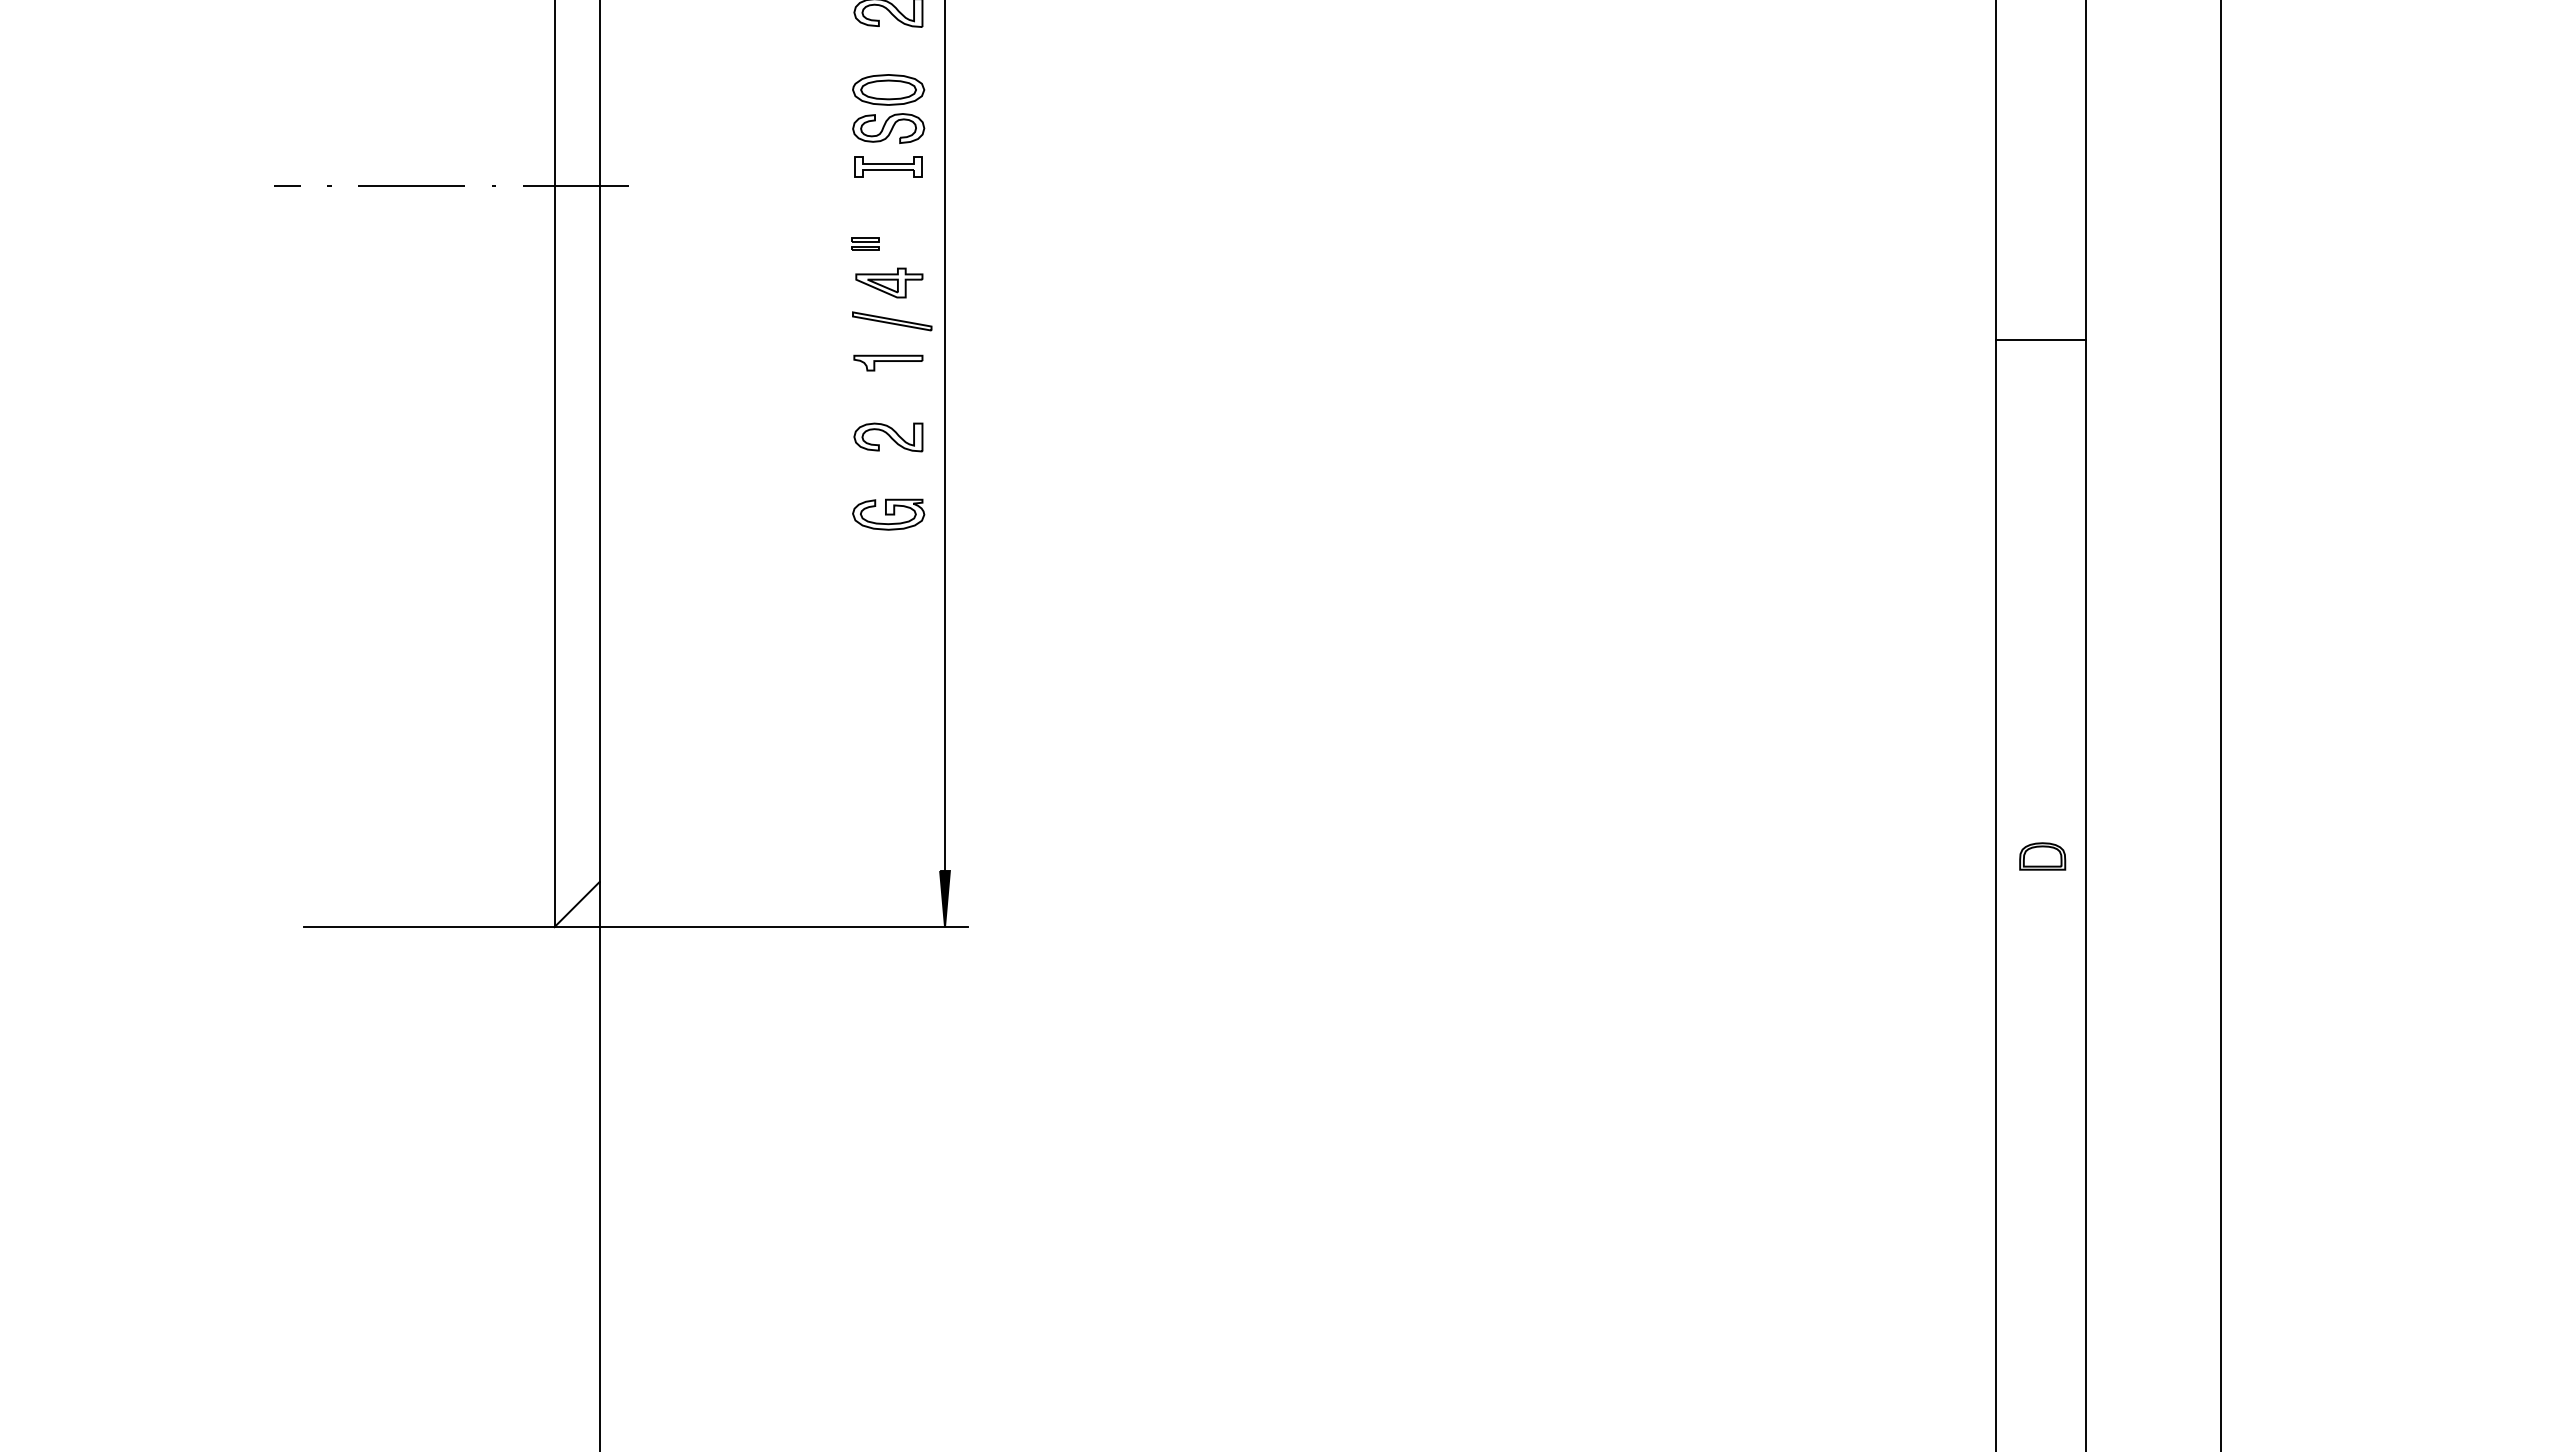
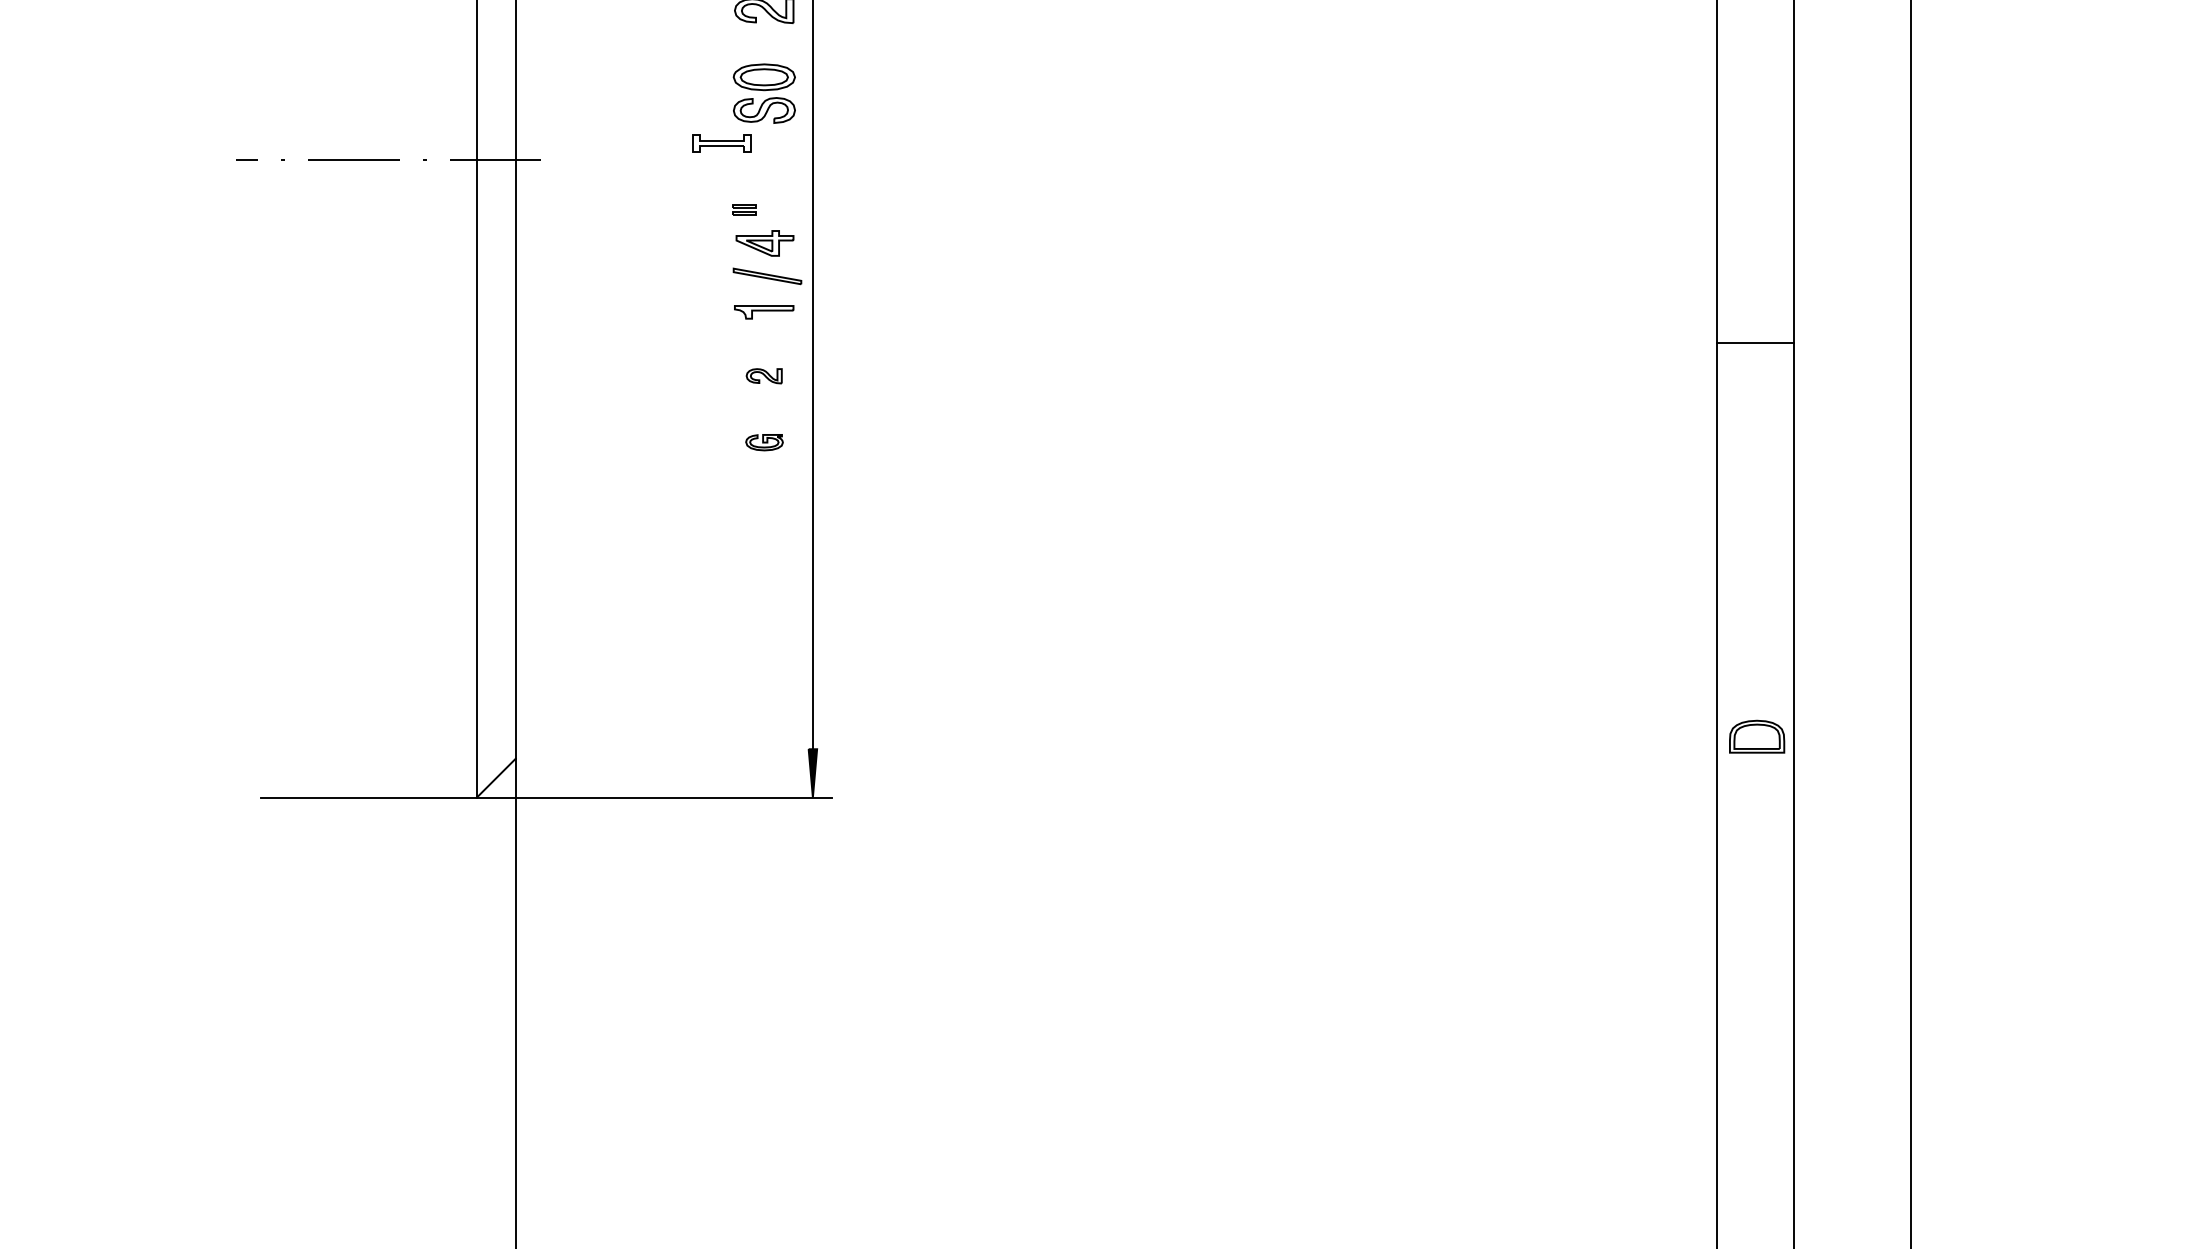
part: (888, 166) -> (722, 143), moved
line: (2040, 340) -> (1755, 342), moved
part: (888, 437) -> (764, 376), size x0.6
part: (888, 514) -> (764, 442), size x0.6
part: (2042, 856) -> (1757, 736), size x1.4

